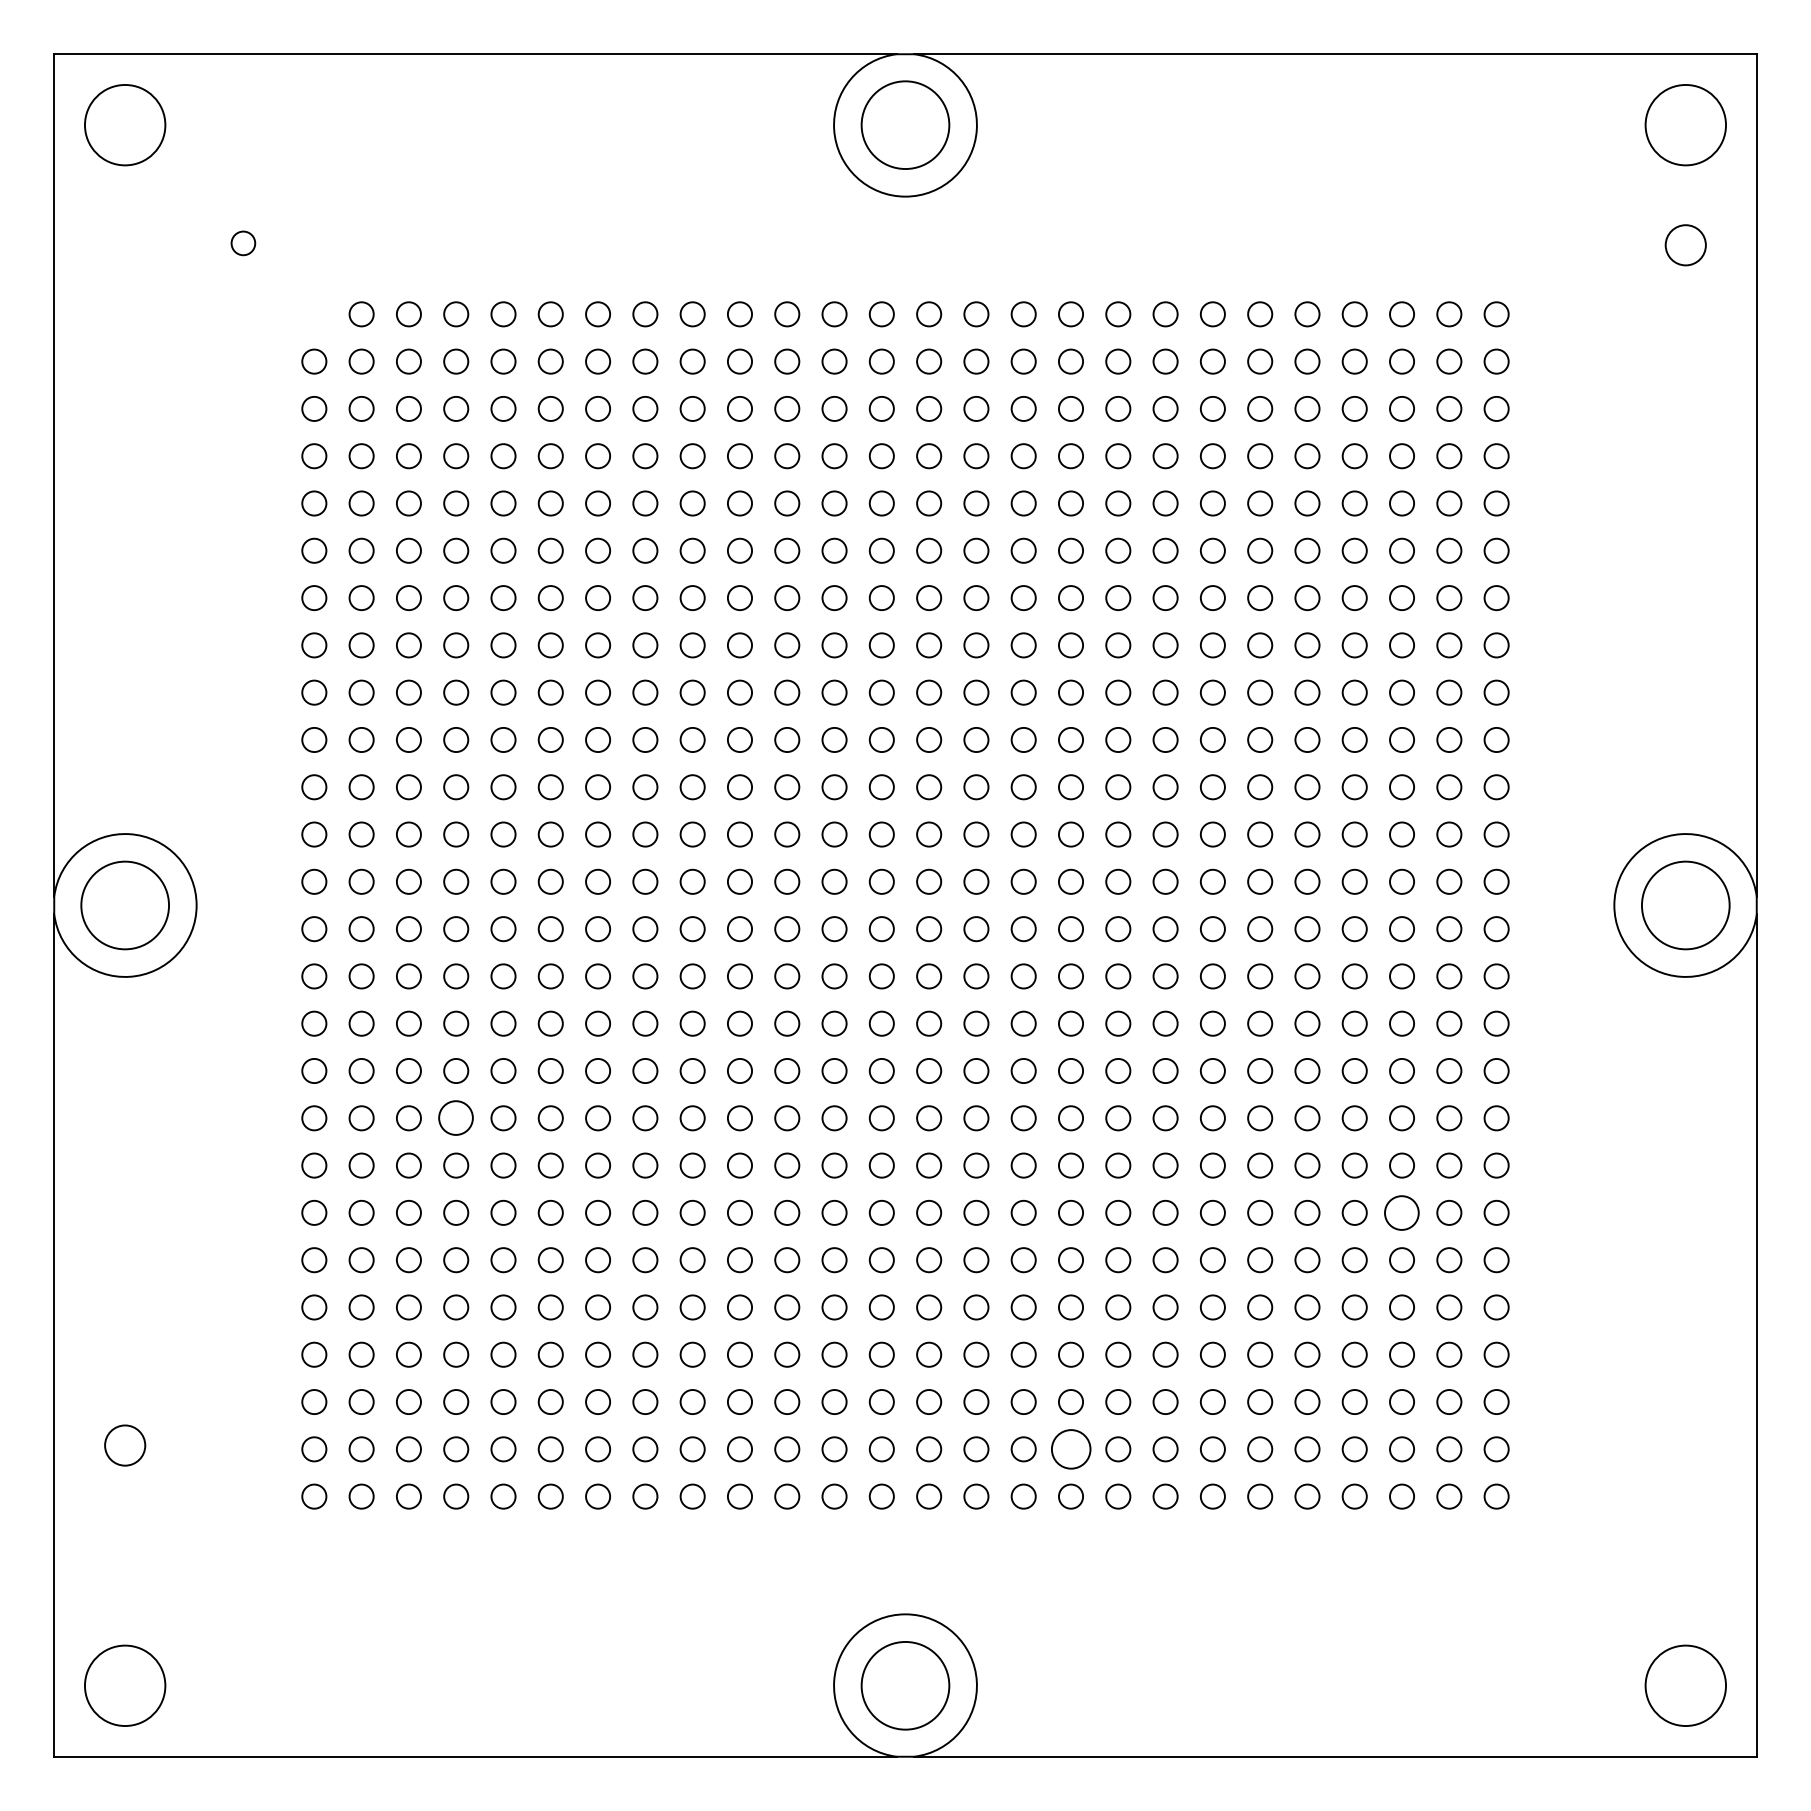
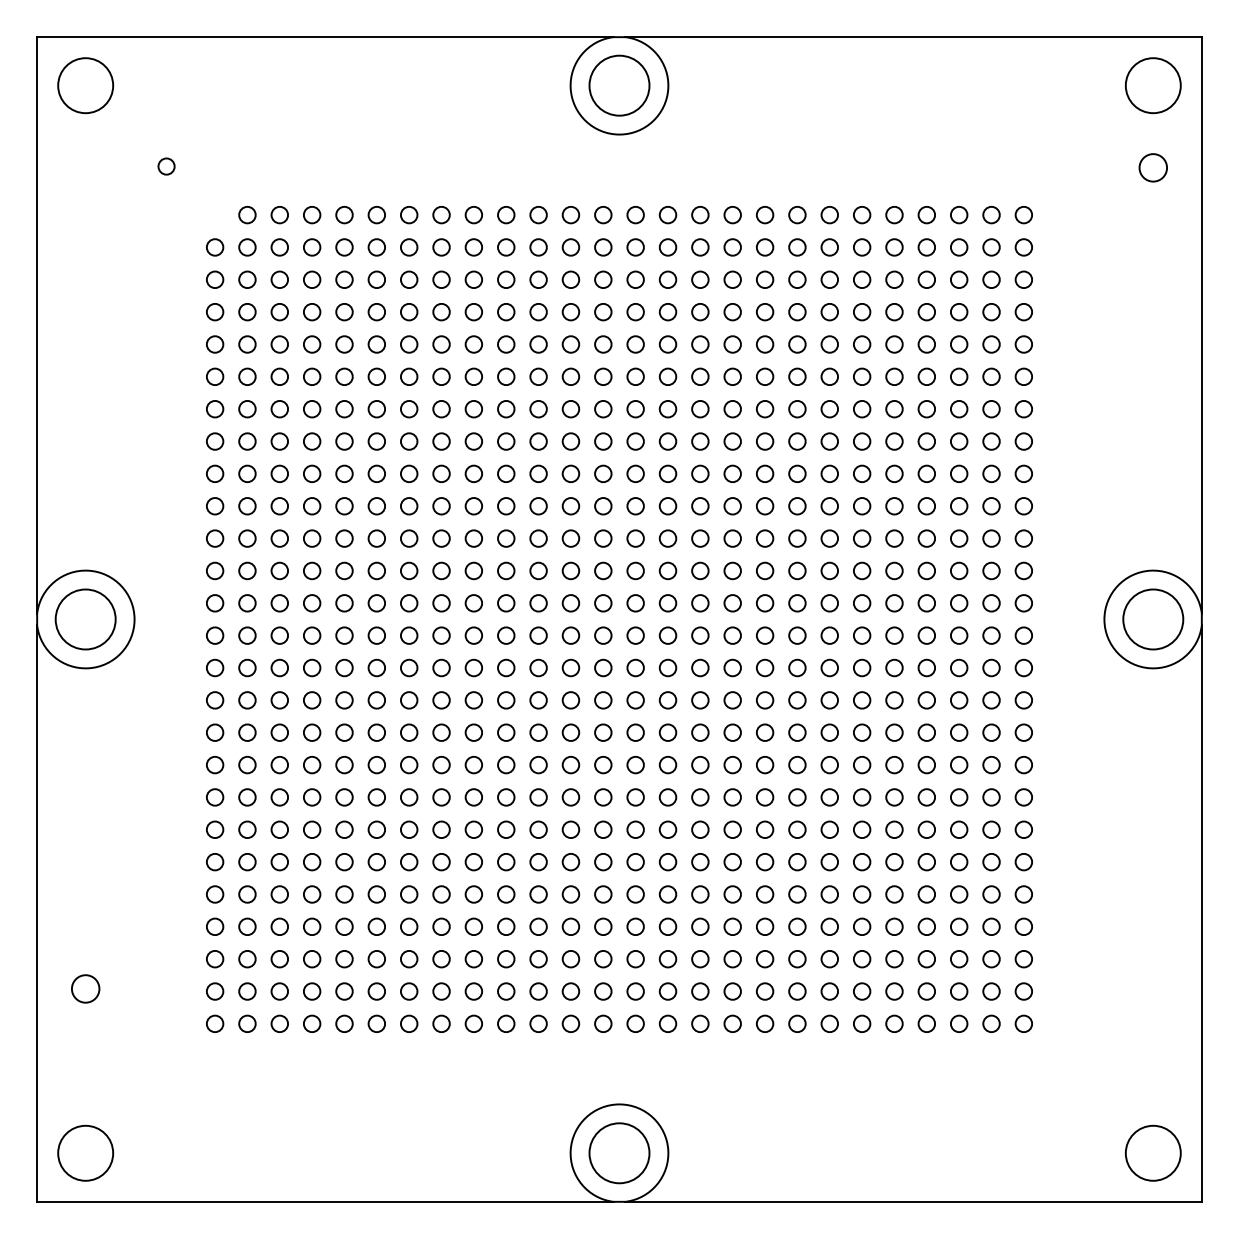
circle: (456, 1118) -> (312, 765), size x0.71
circle: (1402, 1212) -> (959, 829), size x0.71
circle: (1070, 1449) -> (732, 991), size x0.62

